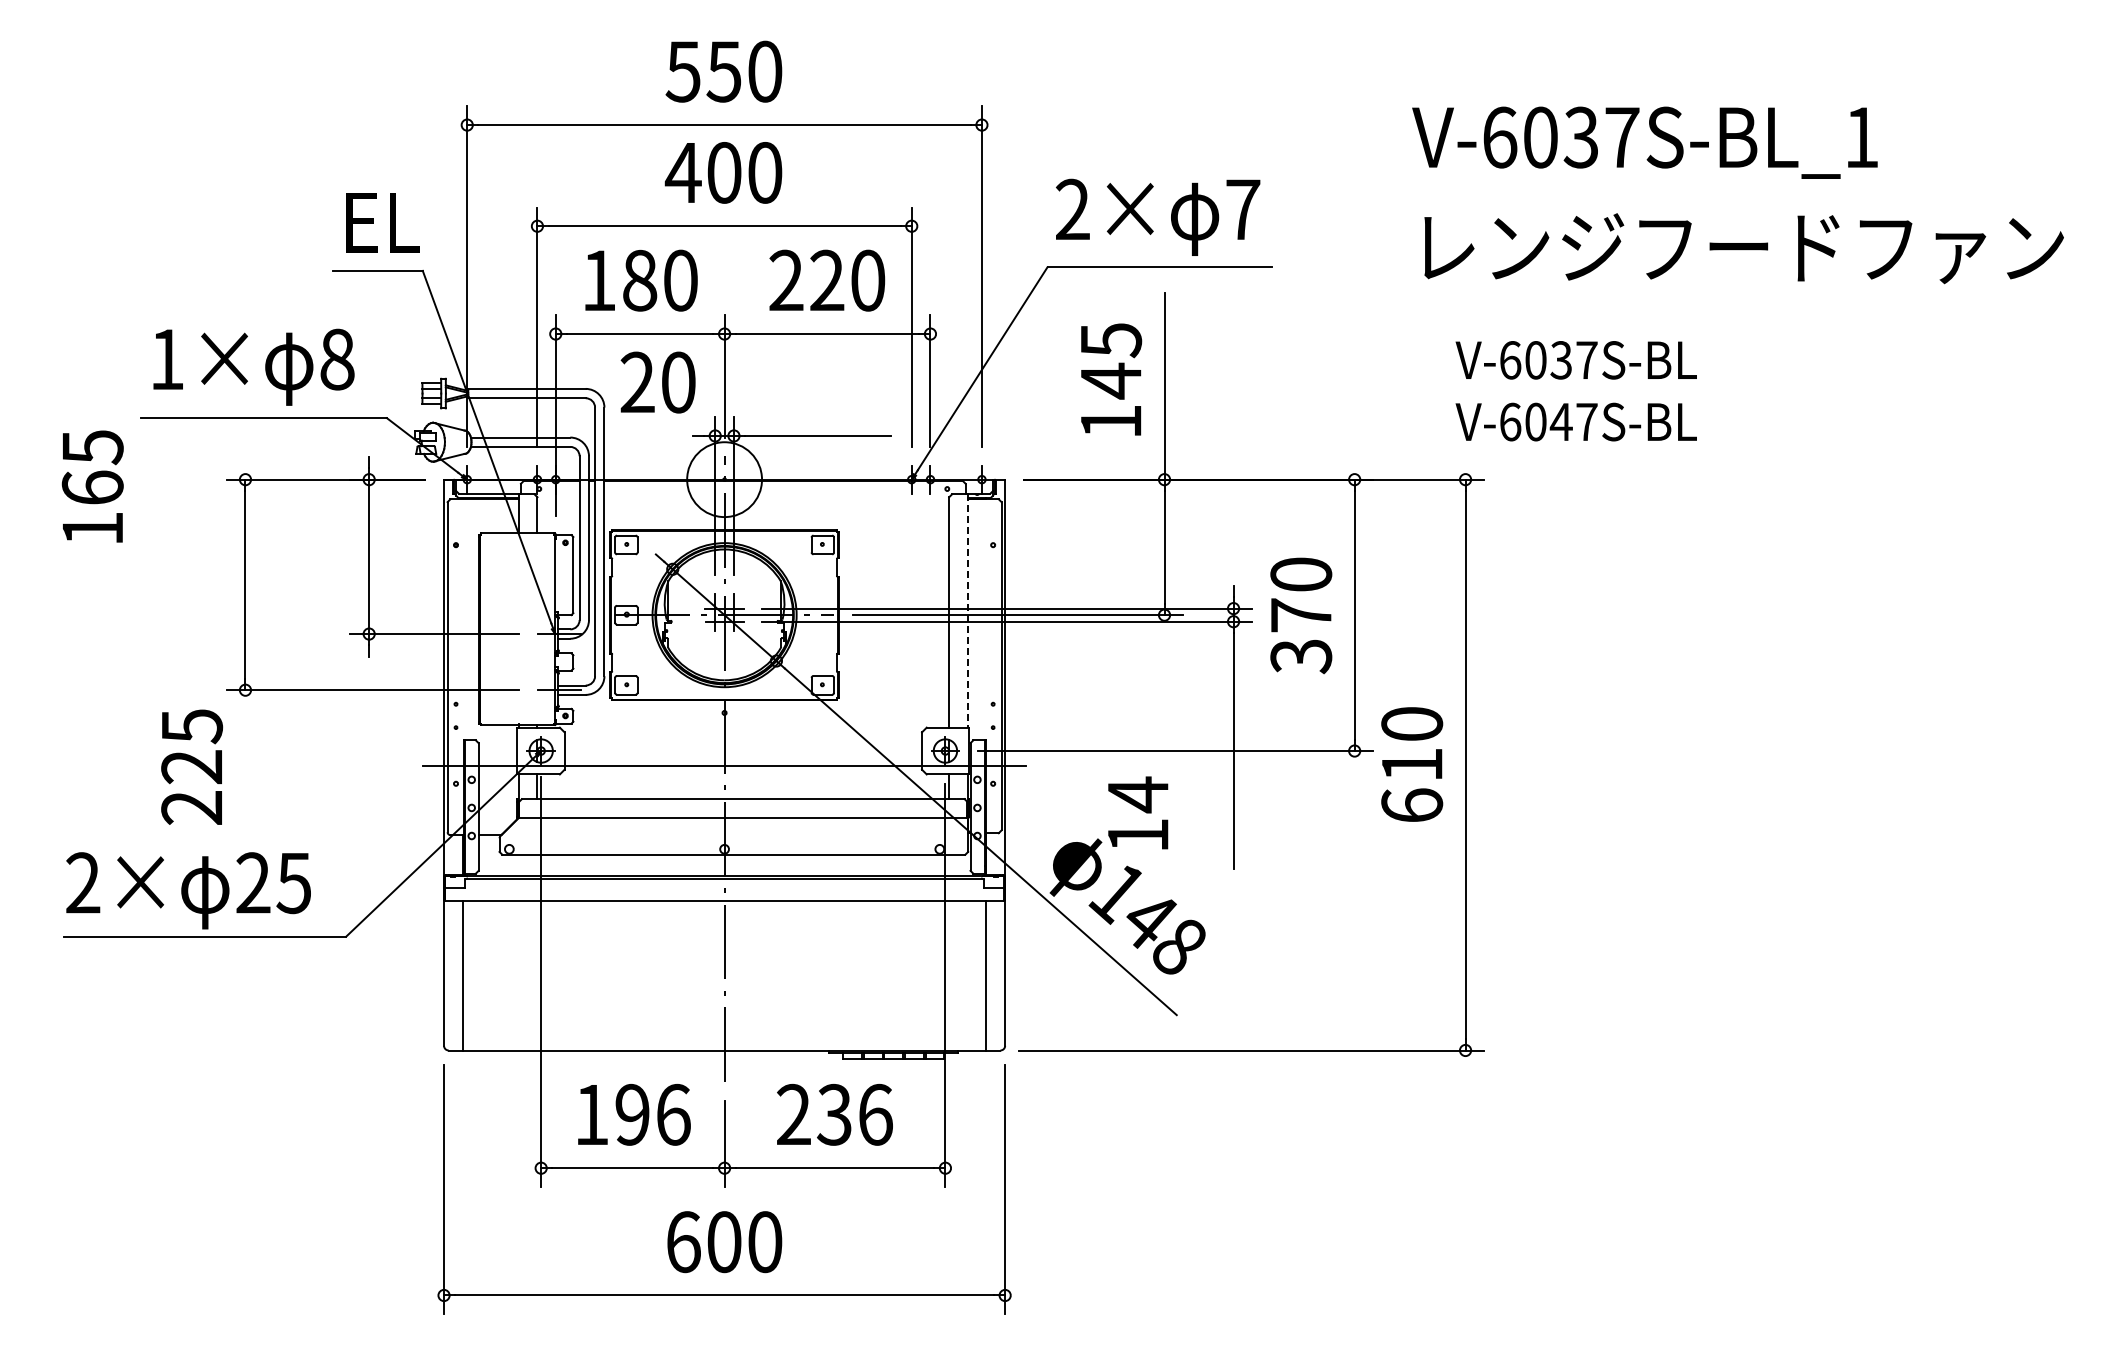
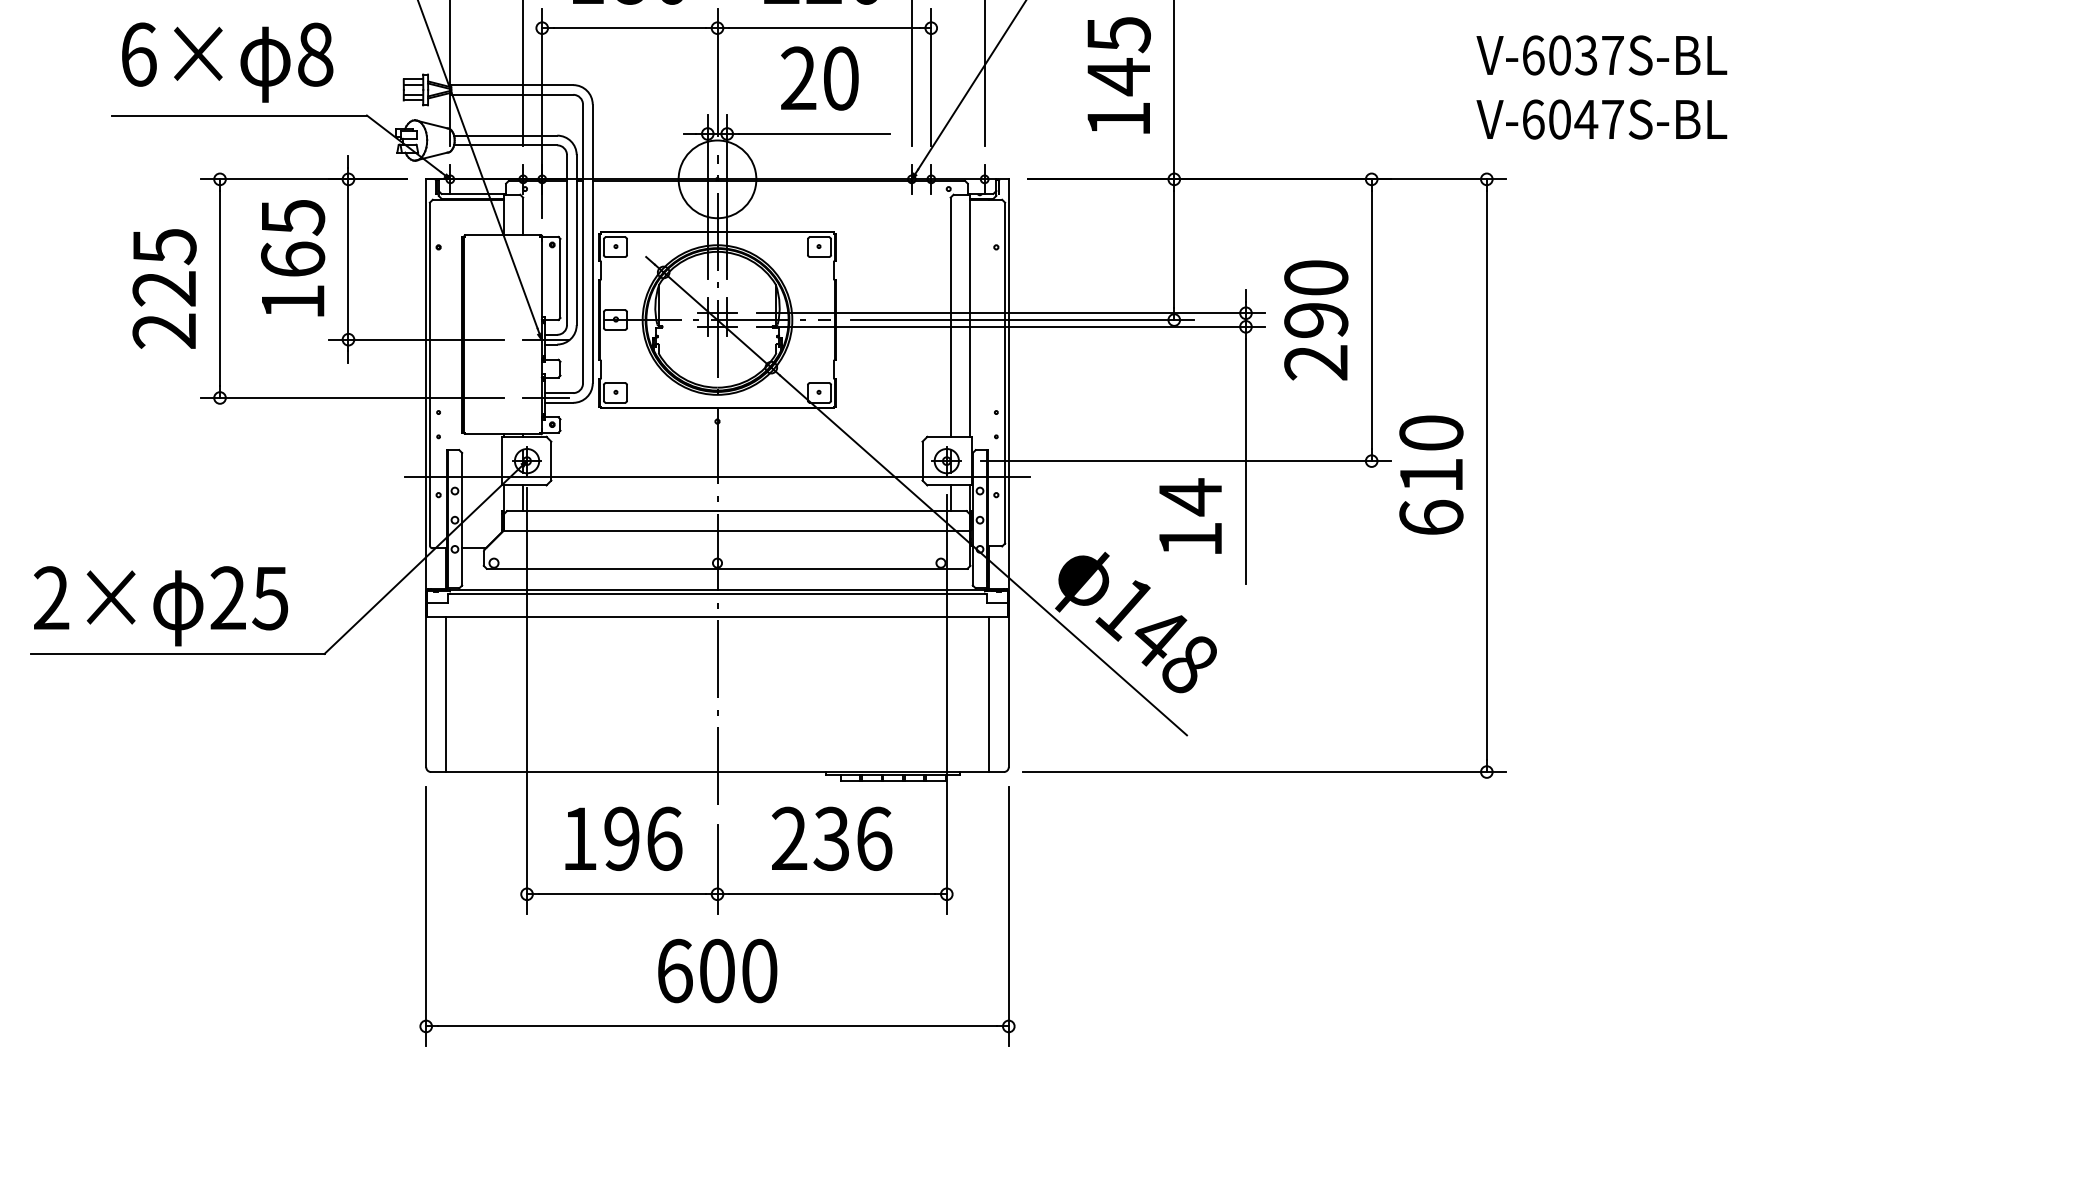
text: (167, 359) -> (139, 54), 1× -> 6×
text: (657, 382) -> (819, 78), moved
text: (92, 486) -> (292, 258), moved
line: (967, 610) -> (969, 315), dashed -> solid
text: (1301, 636) -> (1316, 342), 370 -> 290
text: (192, 766) -> (165, 288), moved
text: (1138, 812) -> (1190, 515), moved

